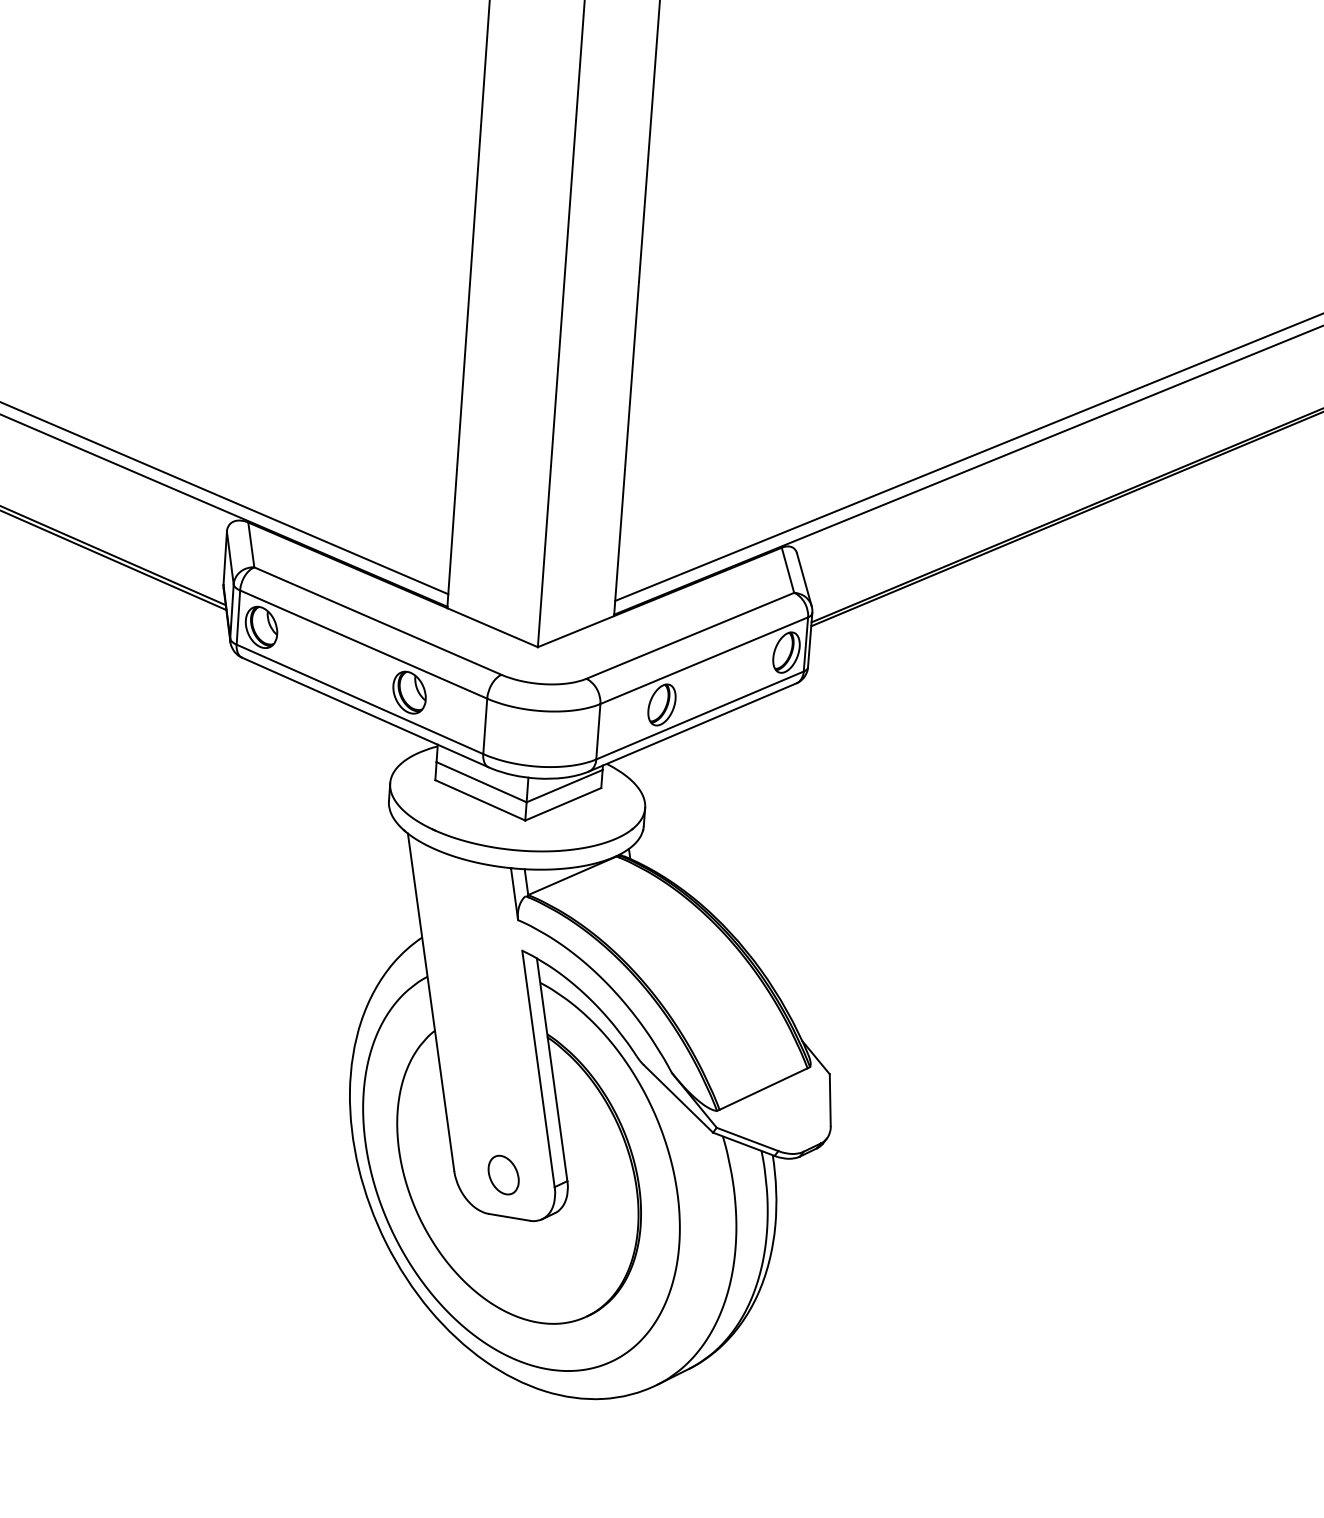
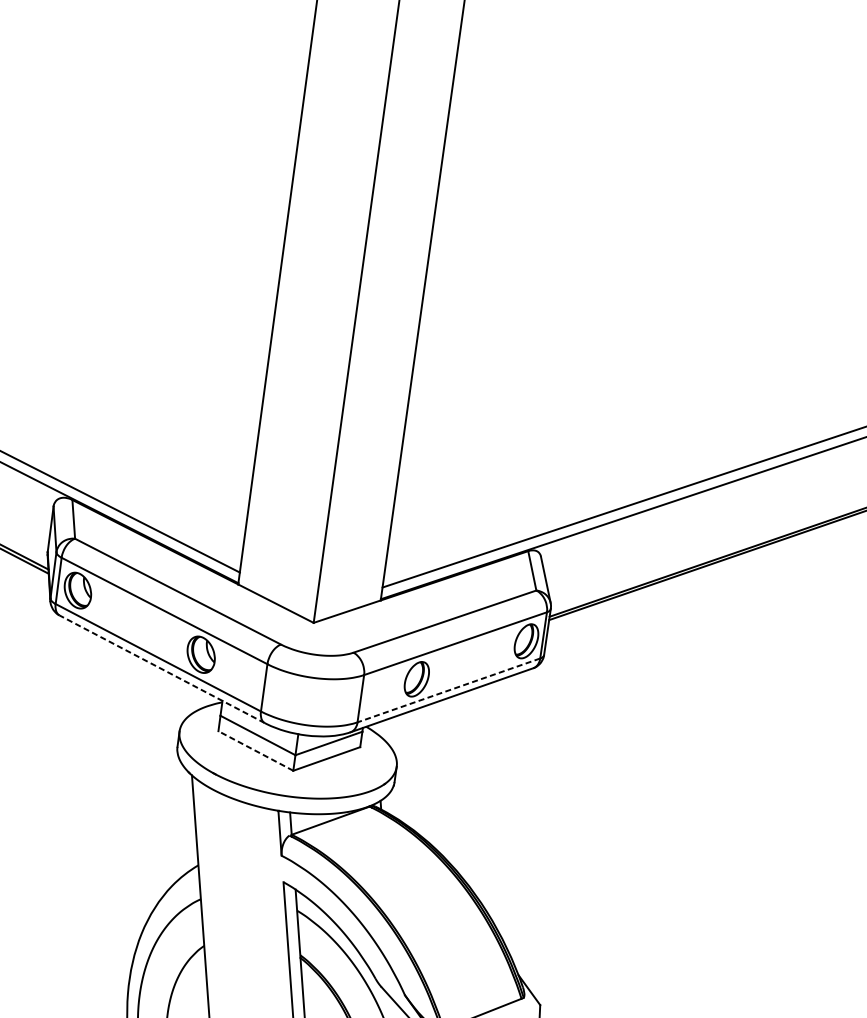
line: (365, 712) -> (162, 669), solid -> dashed
line: (700, 715) -> (449, 690), solid -> dashed
line: (479, 800) -> (255, 751), solid -> dashed

